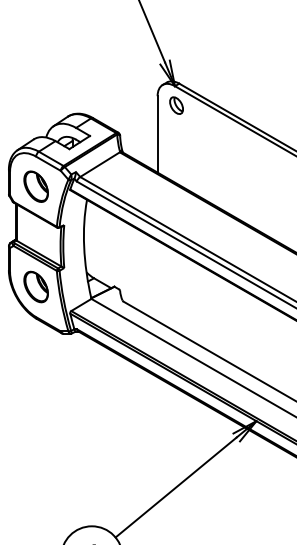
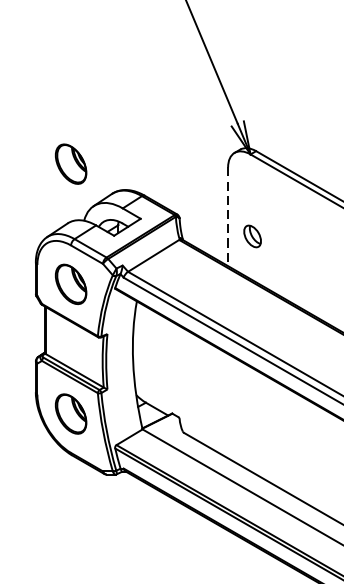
part: (35, 93) -> (70, 163), added
part: (176, 105) -> (252, 236), moved
line: (157, 134) -> (227, 216), solid -> dashed

